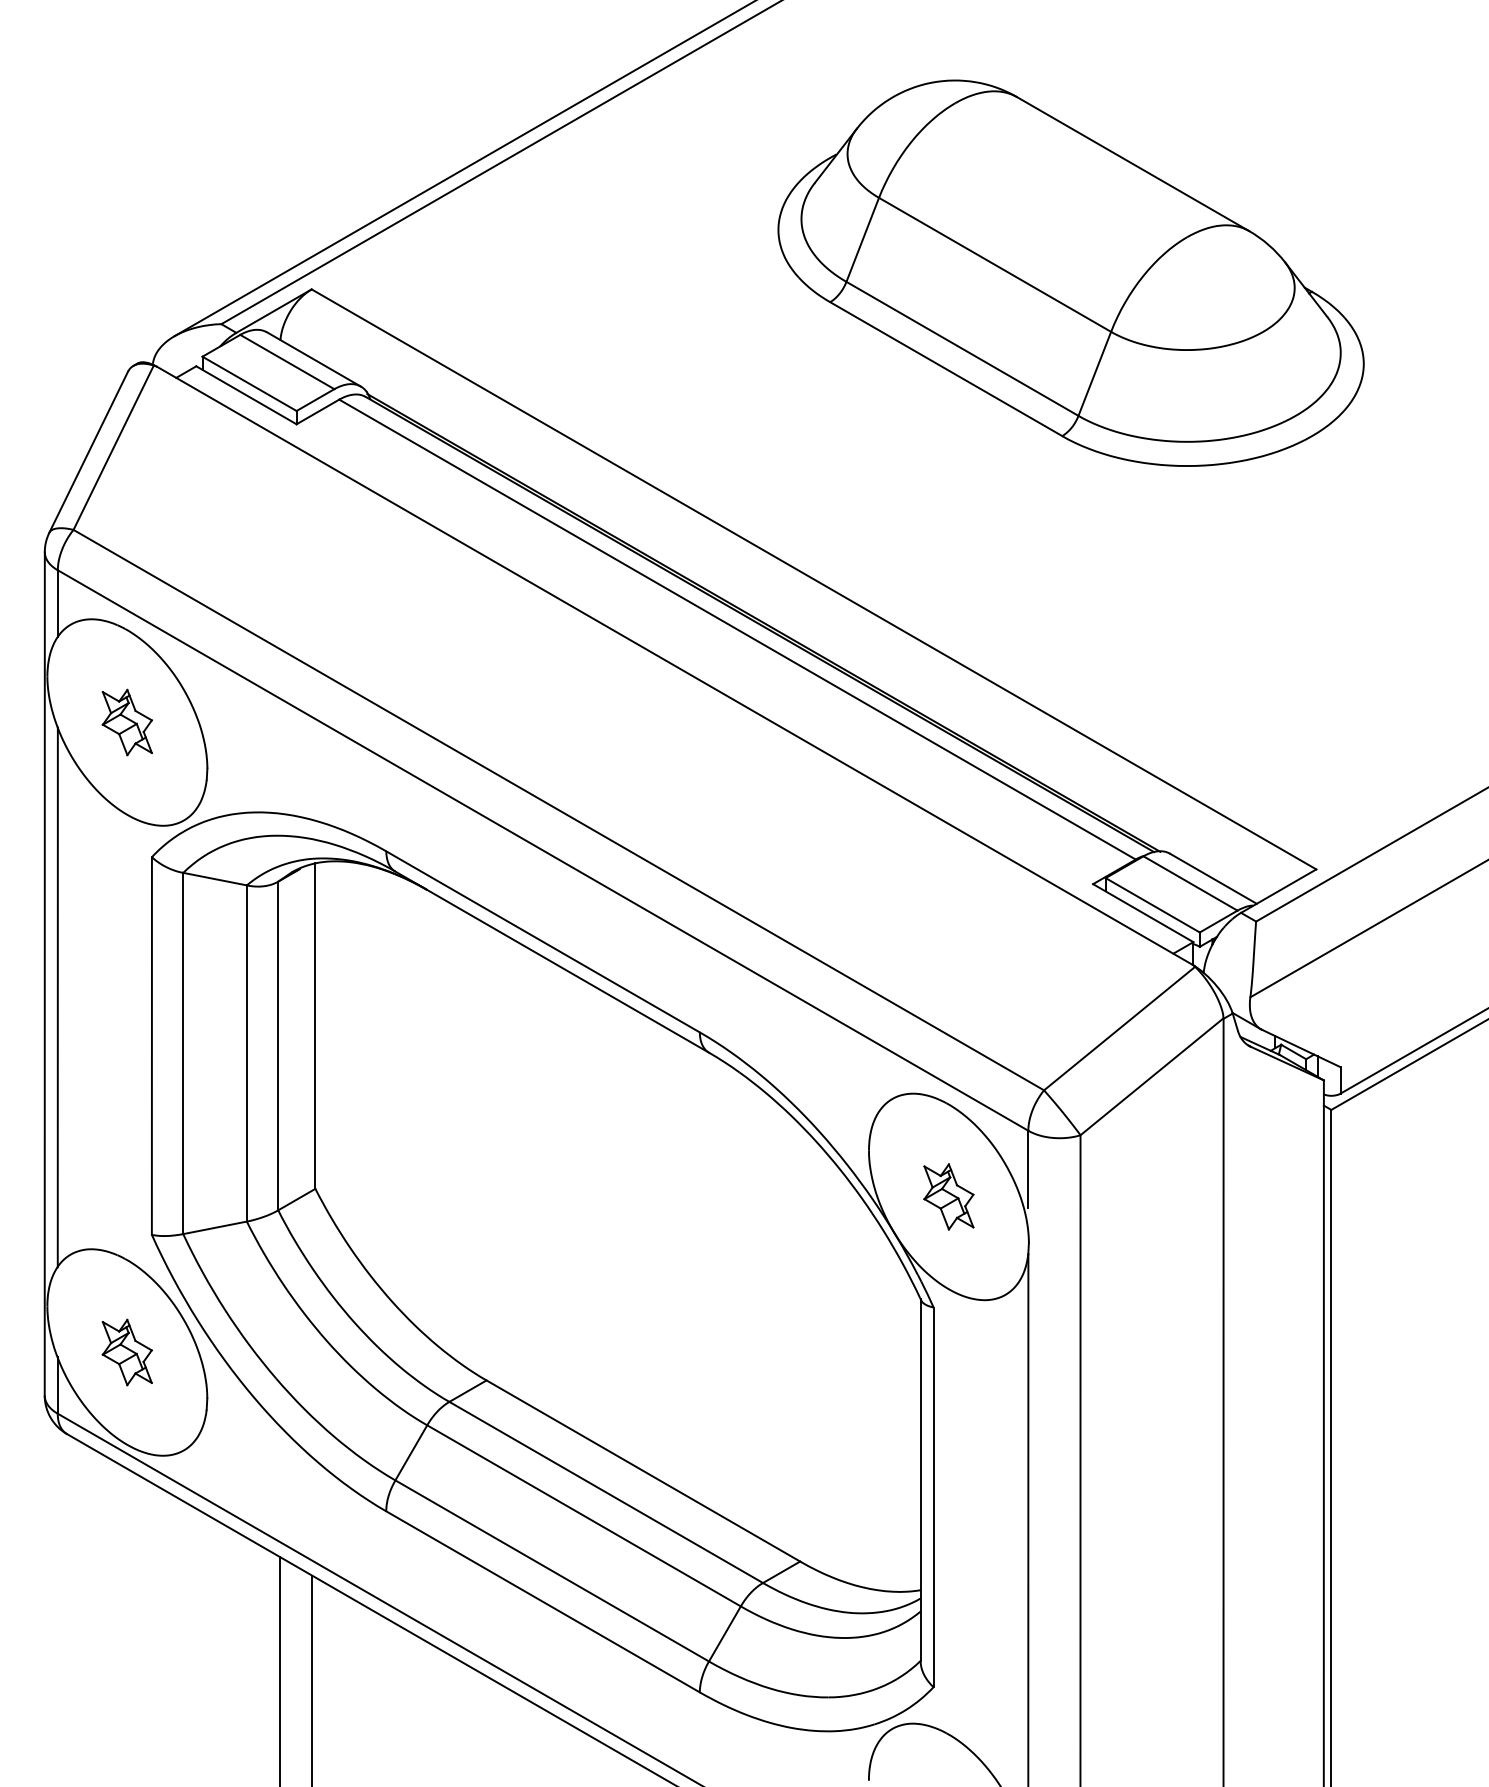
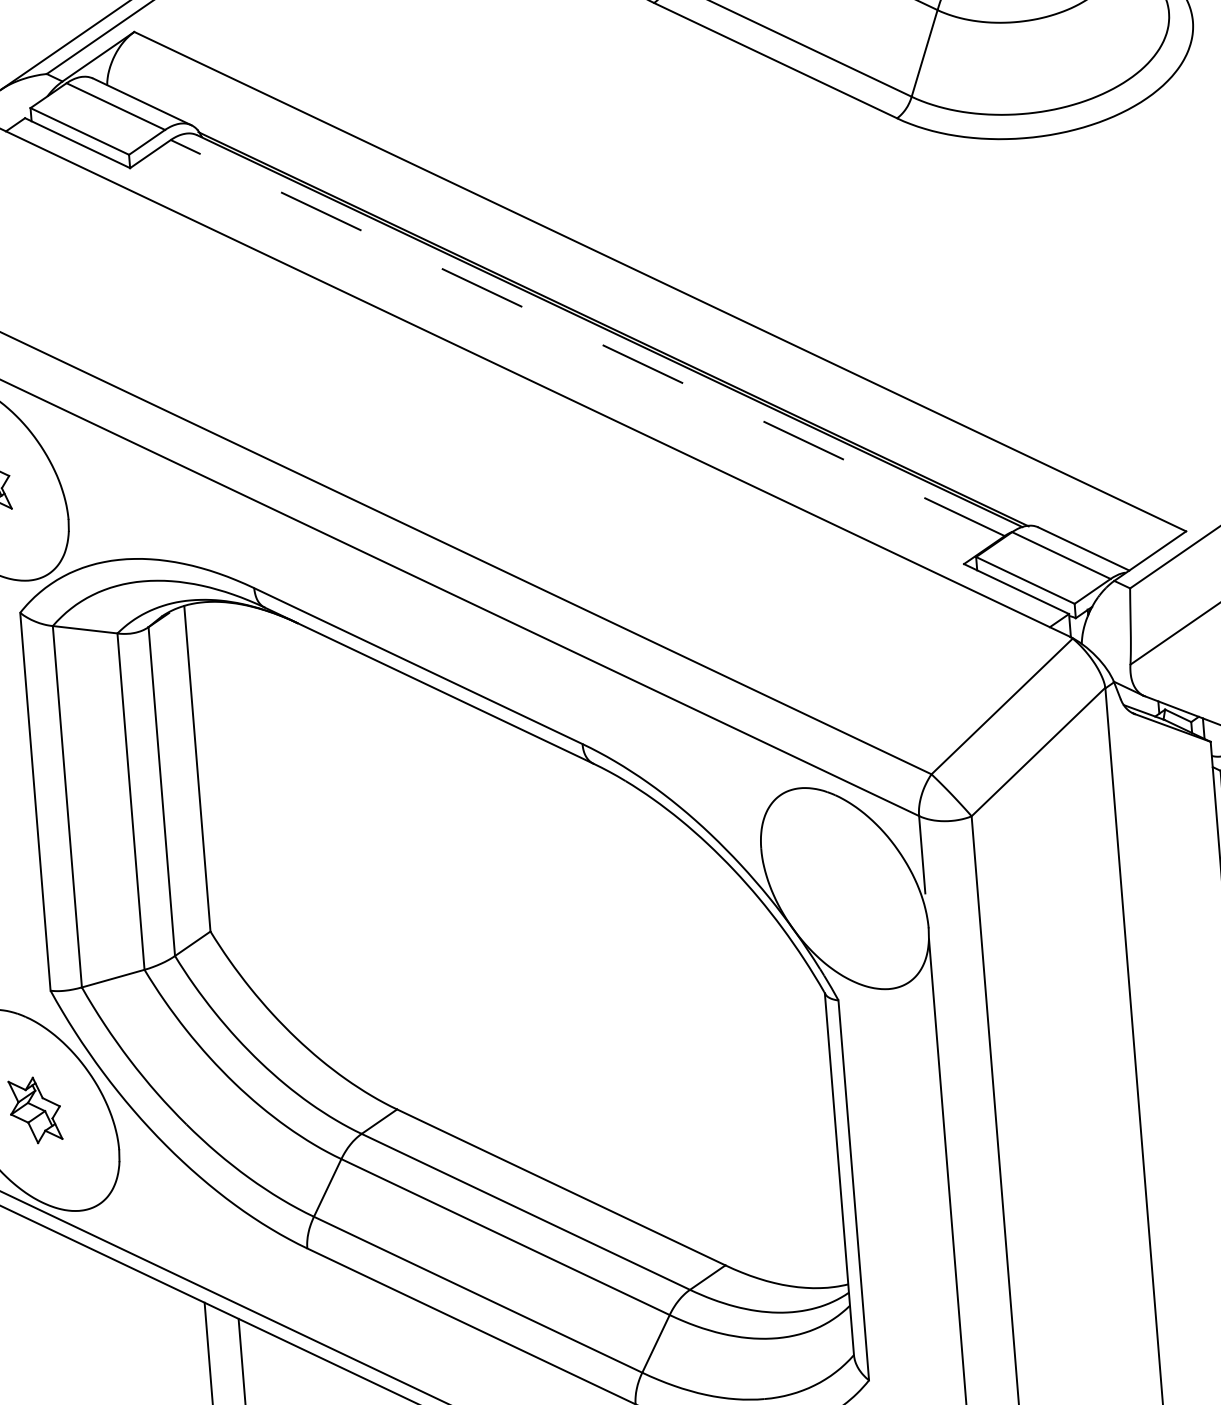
line: (737, 629) -> (587, 337), solid -> dashed
part: (948, 1196) -> (844, 888), removed

